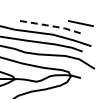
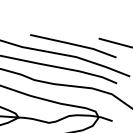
line: (50, 26) -> (73, 45), dashed -> solid

